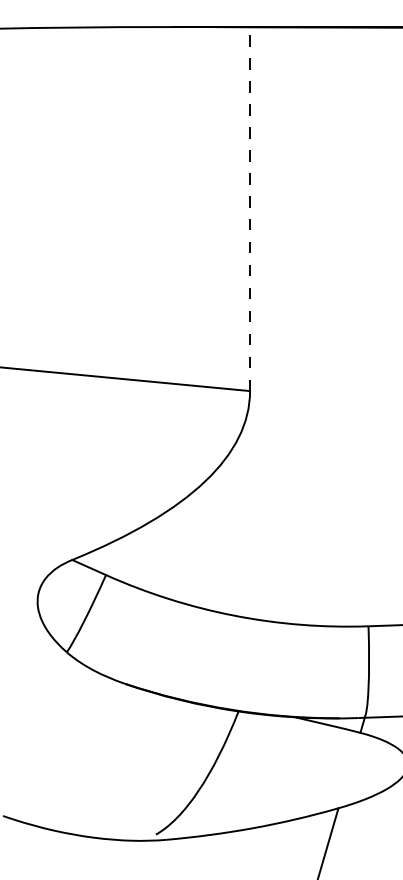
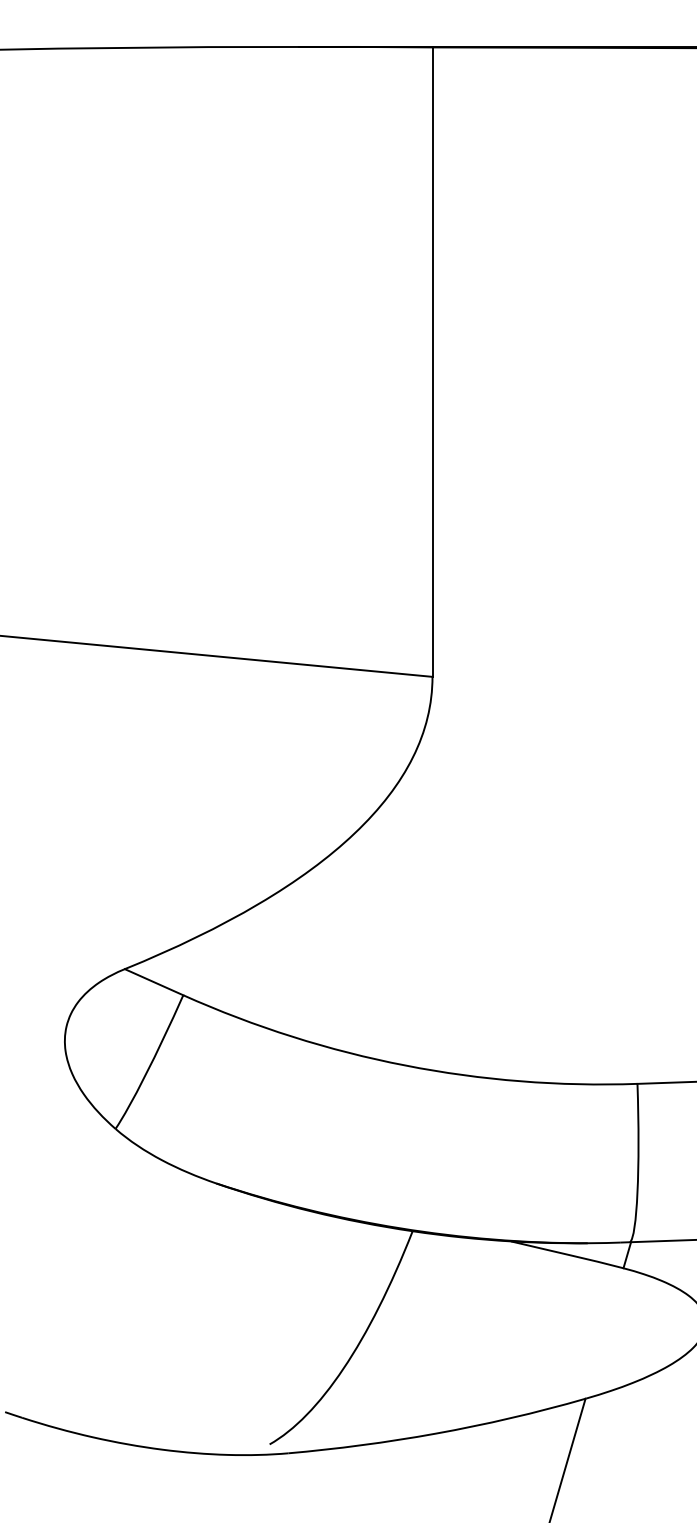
line: (250, 209) -> (433, 362), dashed -> solid

